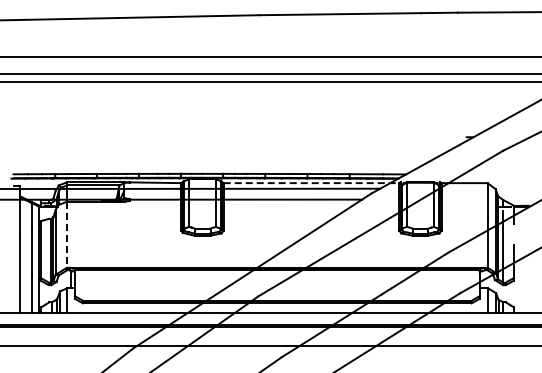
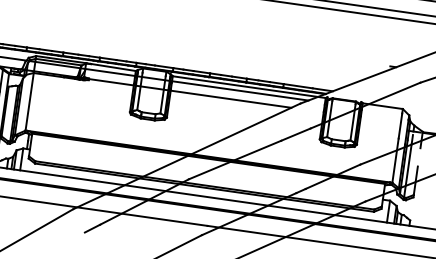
line: (311, 183) -> (249, 87), dashed -> solid
line: (66, 235) -> (29, 102), dashed -> solid

